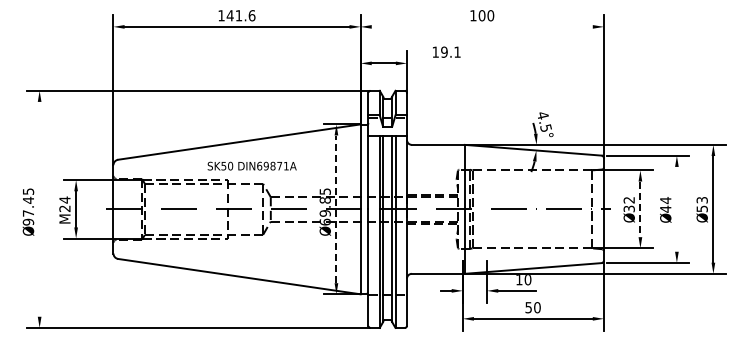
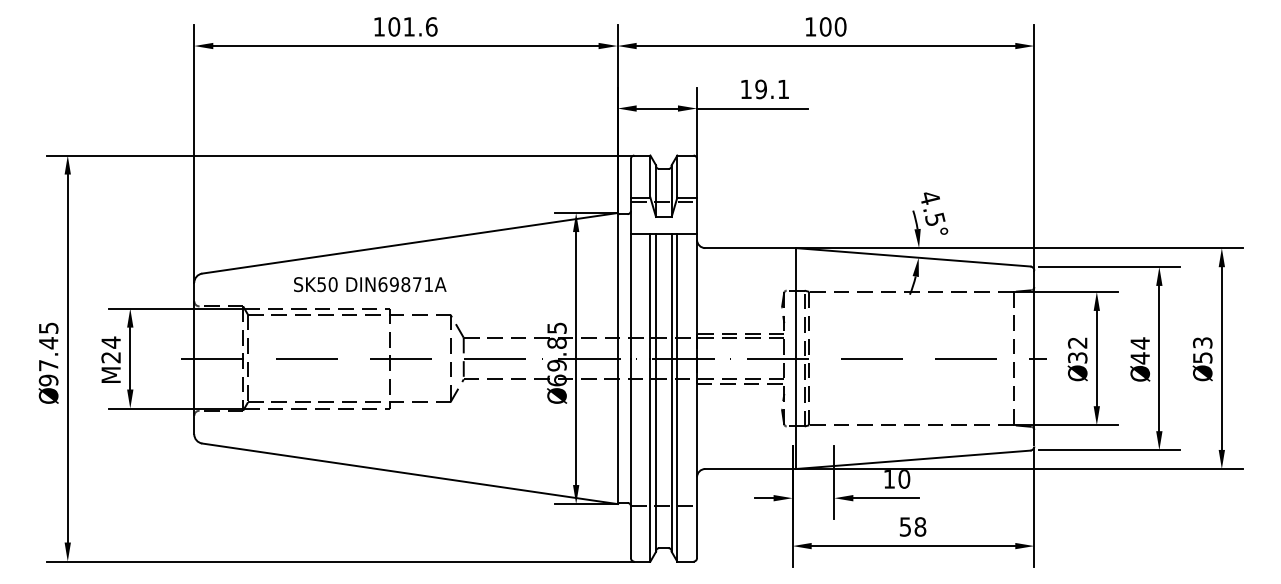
text: (229, 15) -> (392, 26), 141.6 -> 101.6
line: (481, 26) -> (824, 45), added
line: (438, 63) -> (750, 108), added
text: (251, 165) -> (369, 283), moved
line: (39, 208) -> (67, 357), added
line: (676, 208) -> (1158, 357), added
line: (336, 209) -> (576, 358), dashed -> solid
line: (640, 209) -> (1096, 358), dashed -> solid
text: (537, 307) -> (920, 526), 50 -> 58

